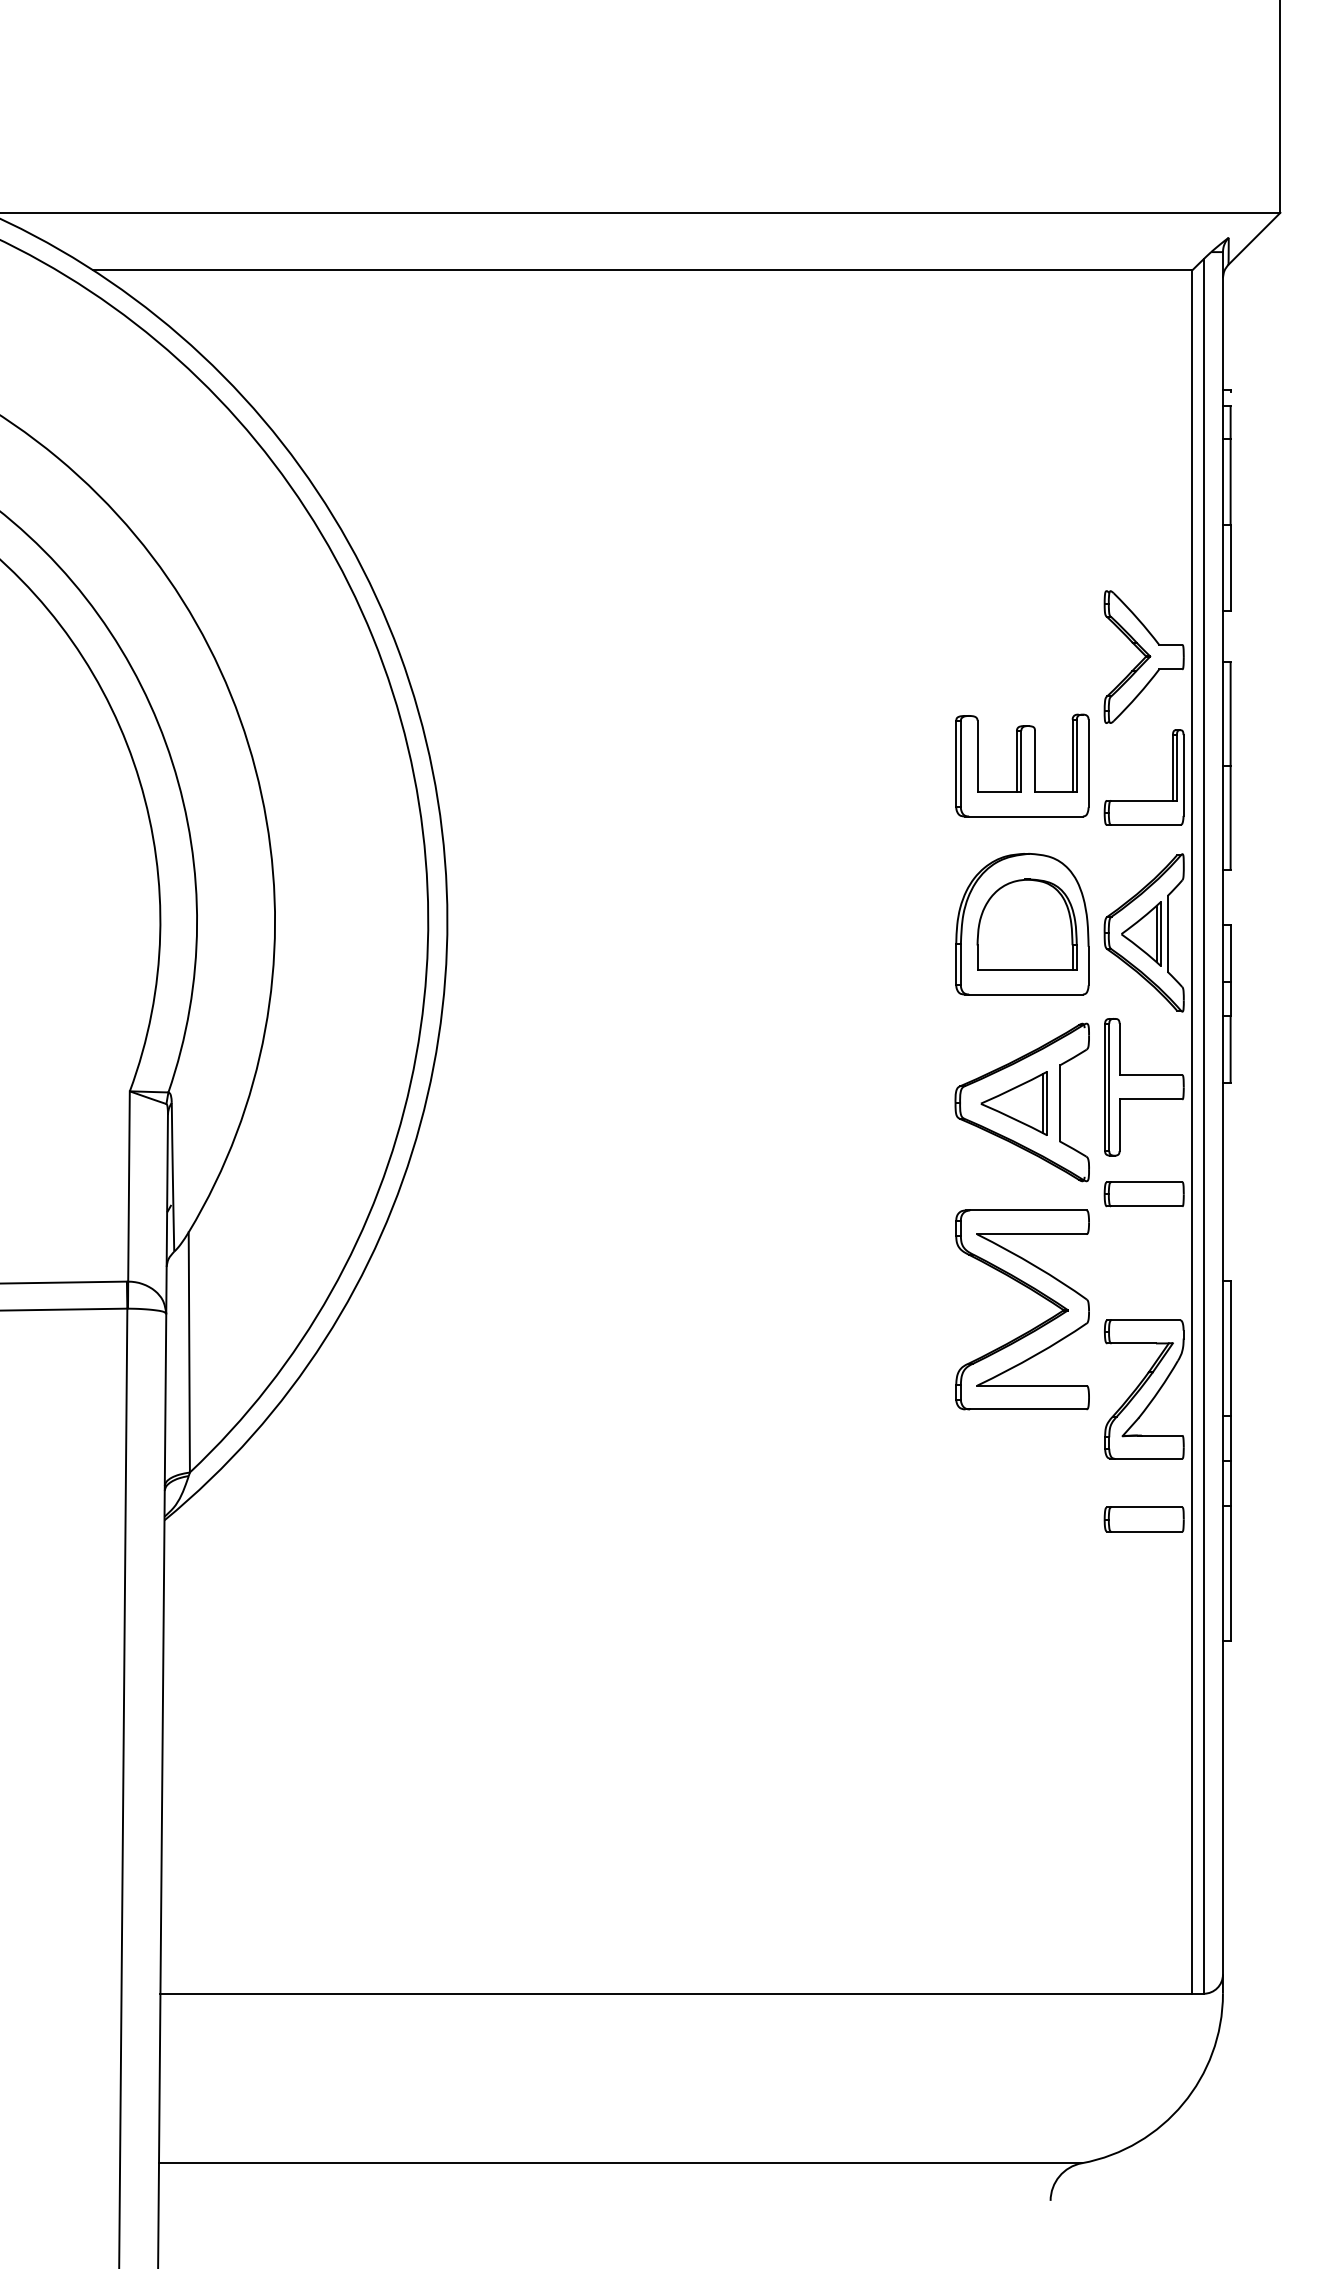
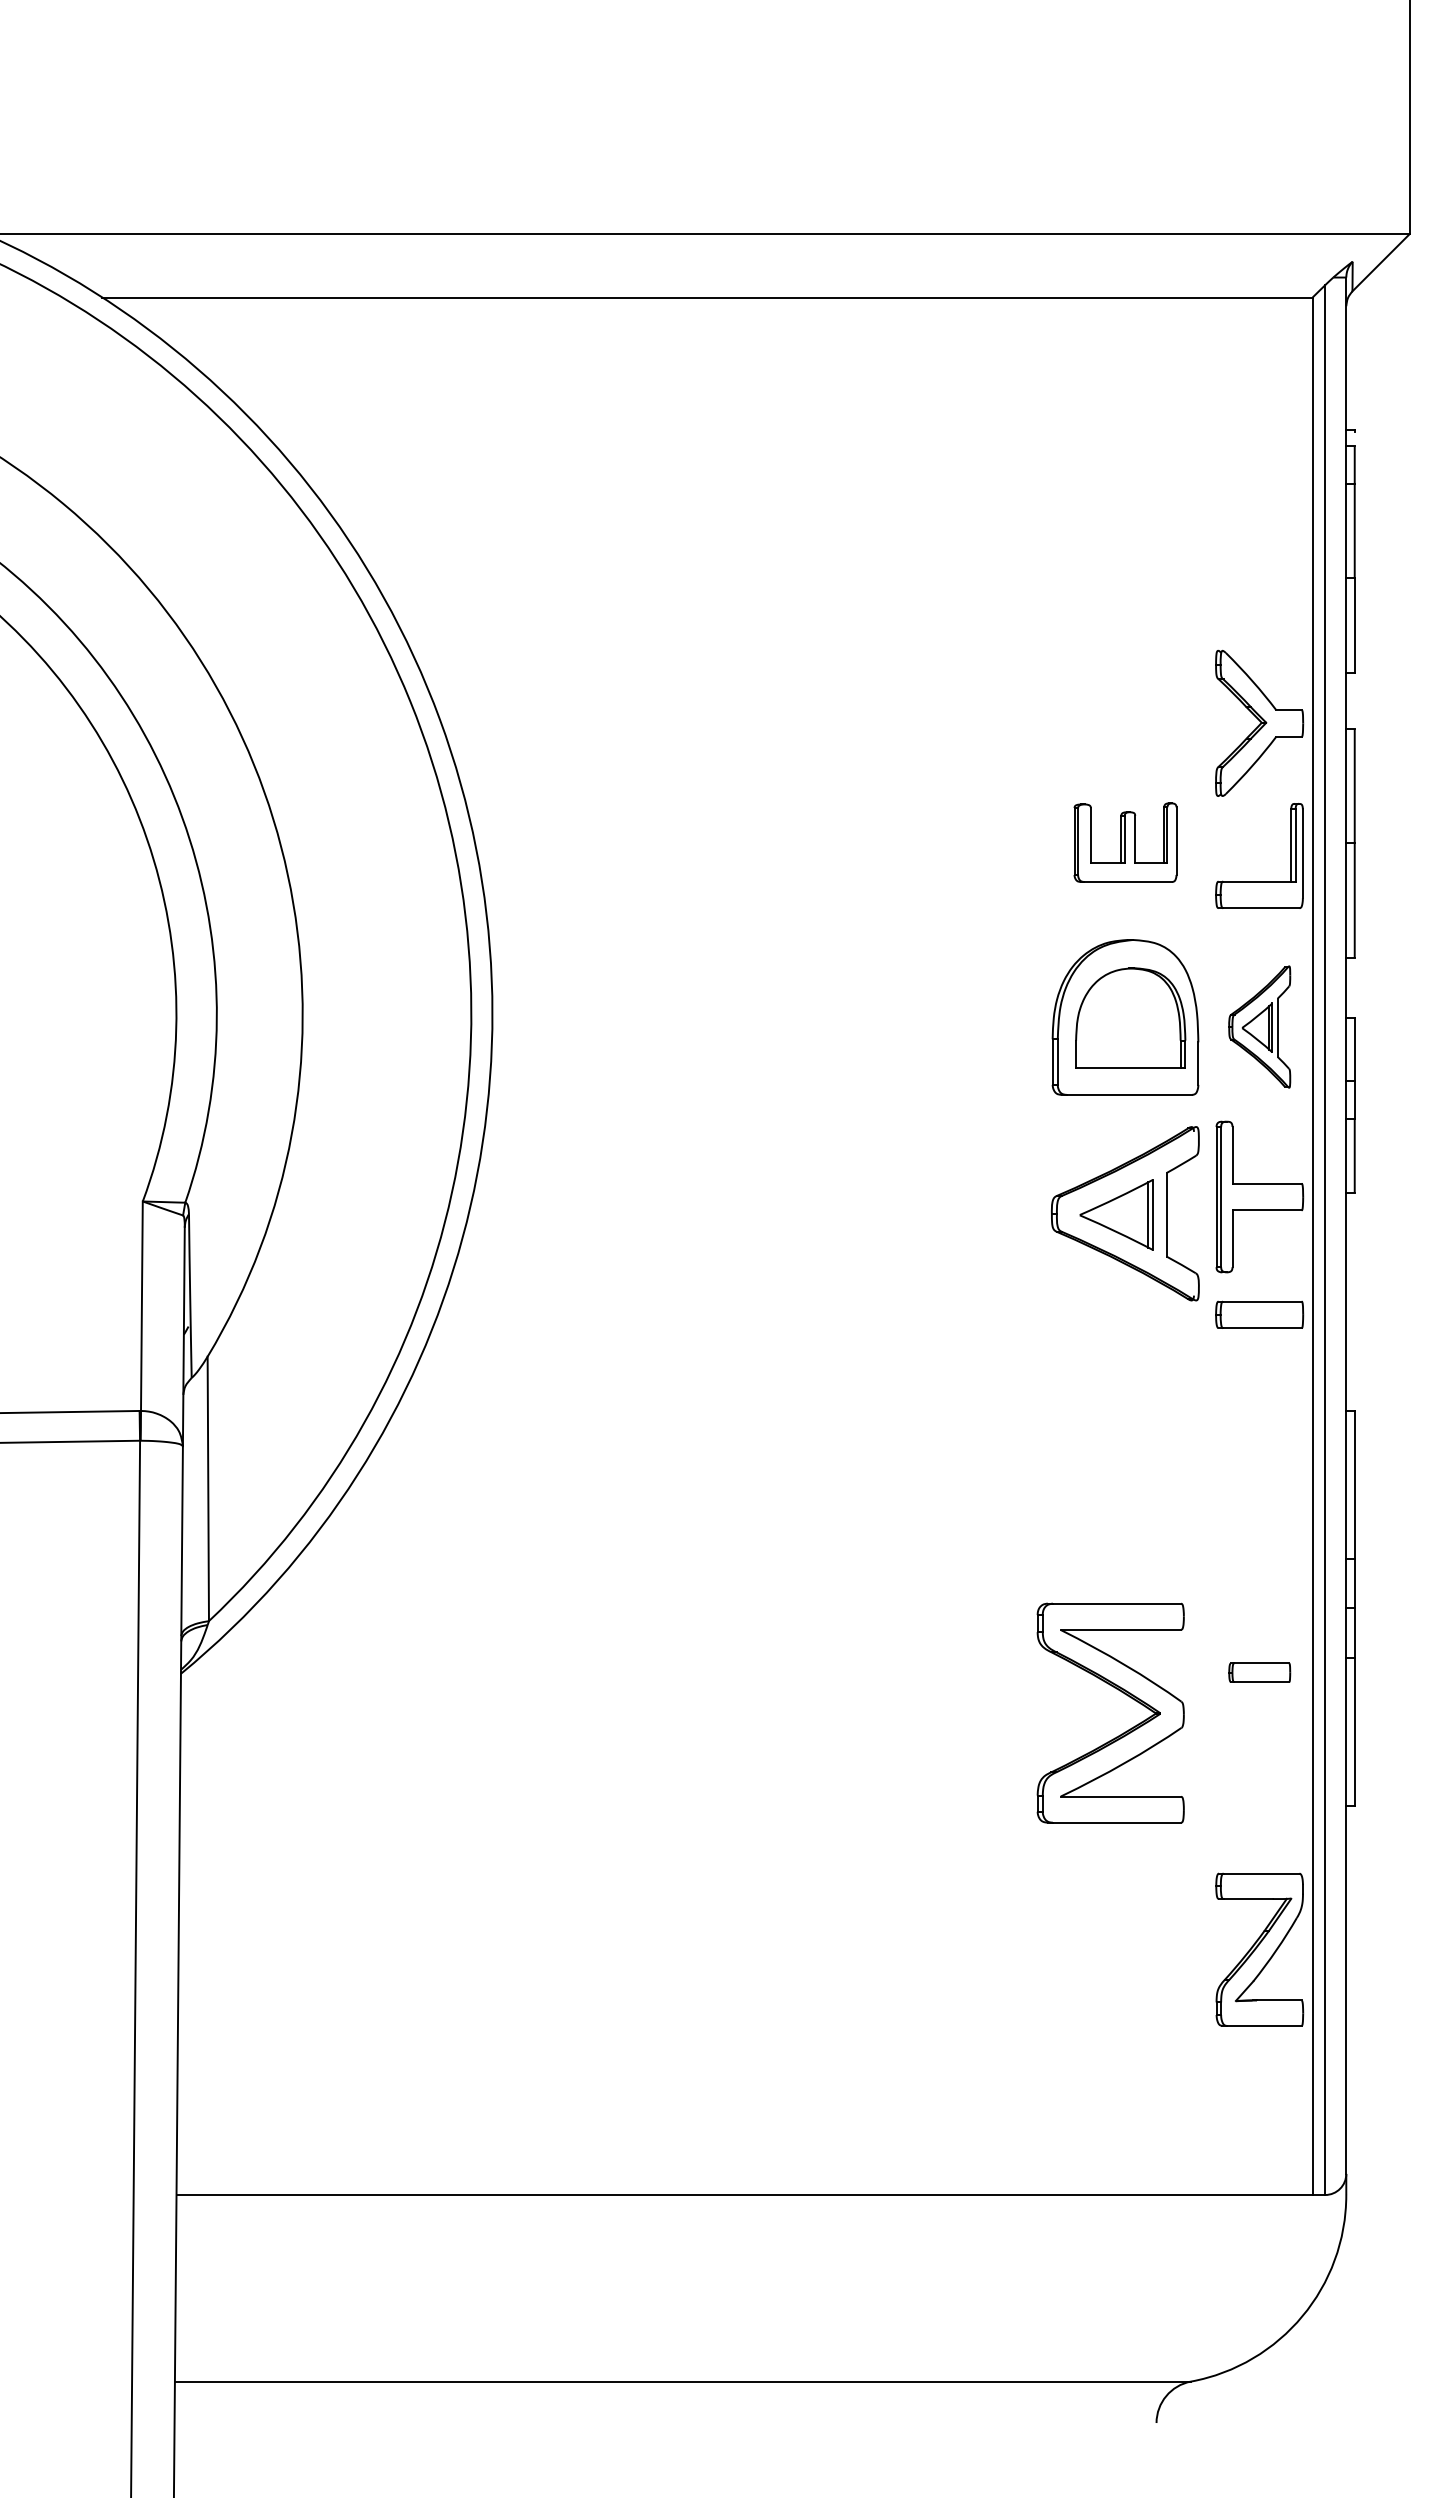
part: (1022, 765) -> (1125, 842), size x0.7
part: (1144, 932) -> (1259, 1026), size x0.7
part: (1035, 1292) -> (1124, 1694), moved
part: (1144, 1389) -> (1259, 1949), moved
part: (1144, 1519) -> (1259, 1672), size x0.7

